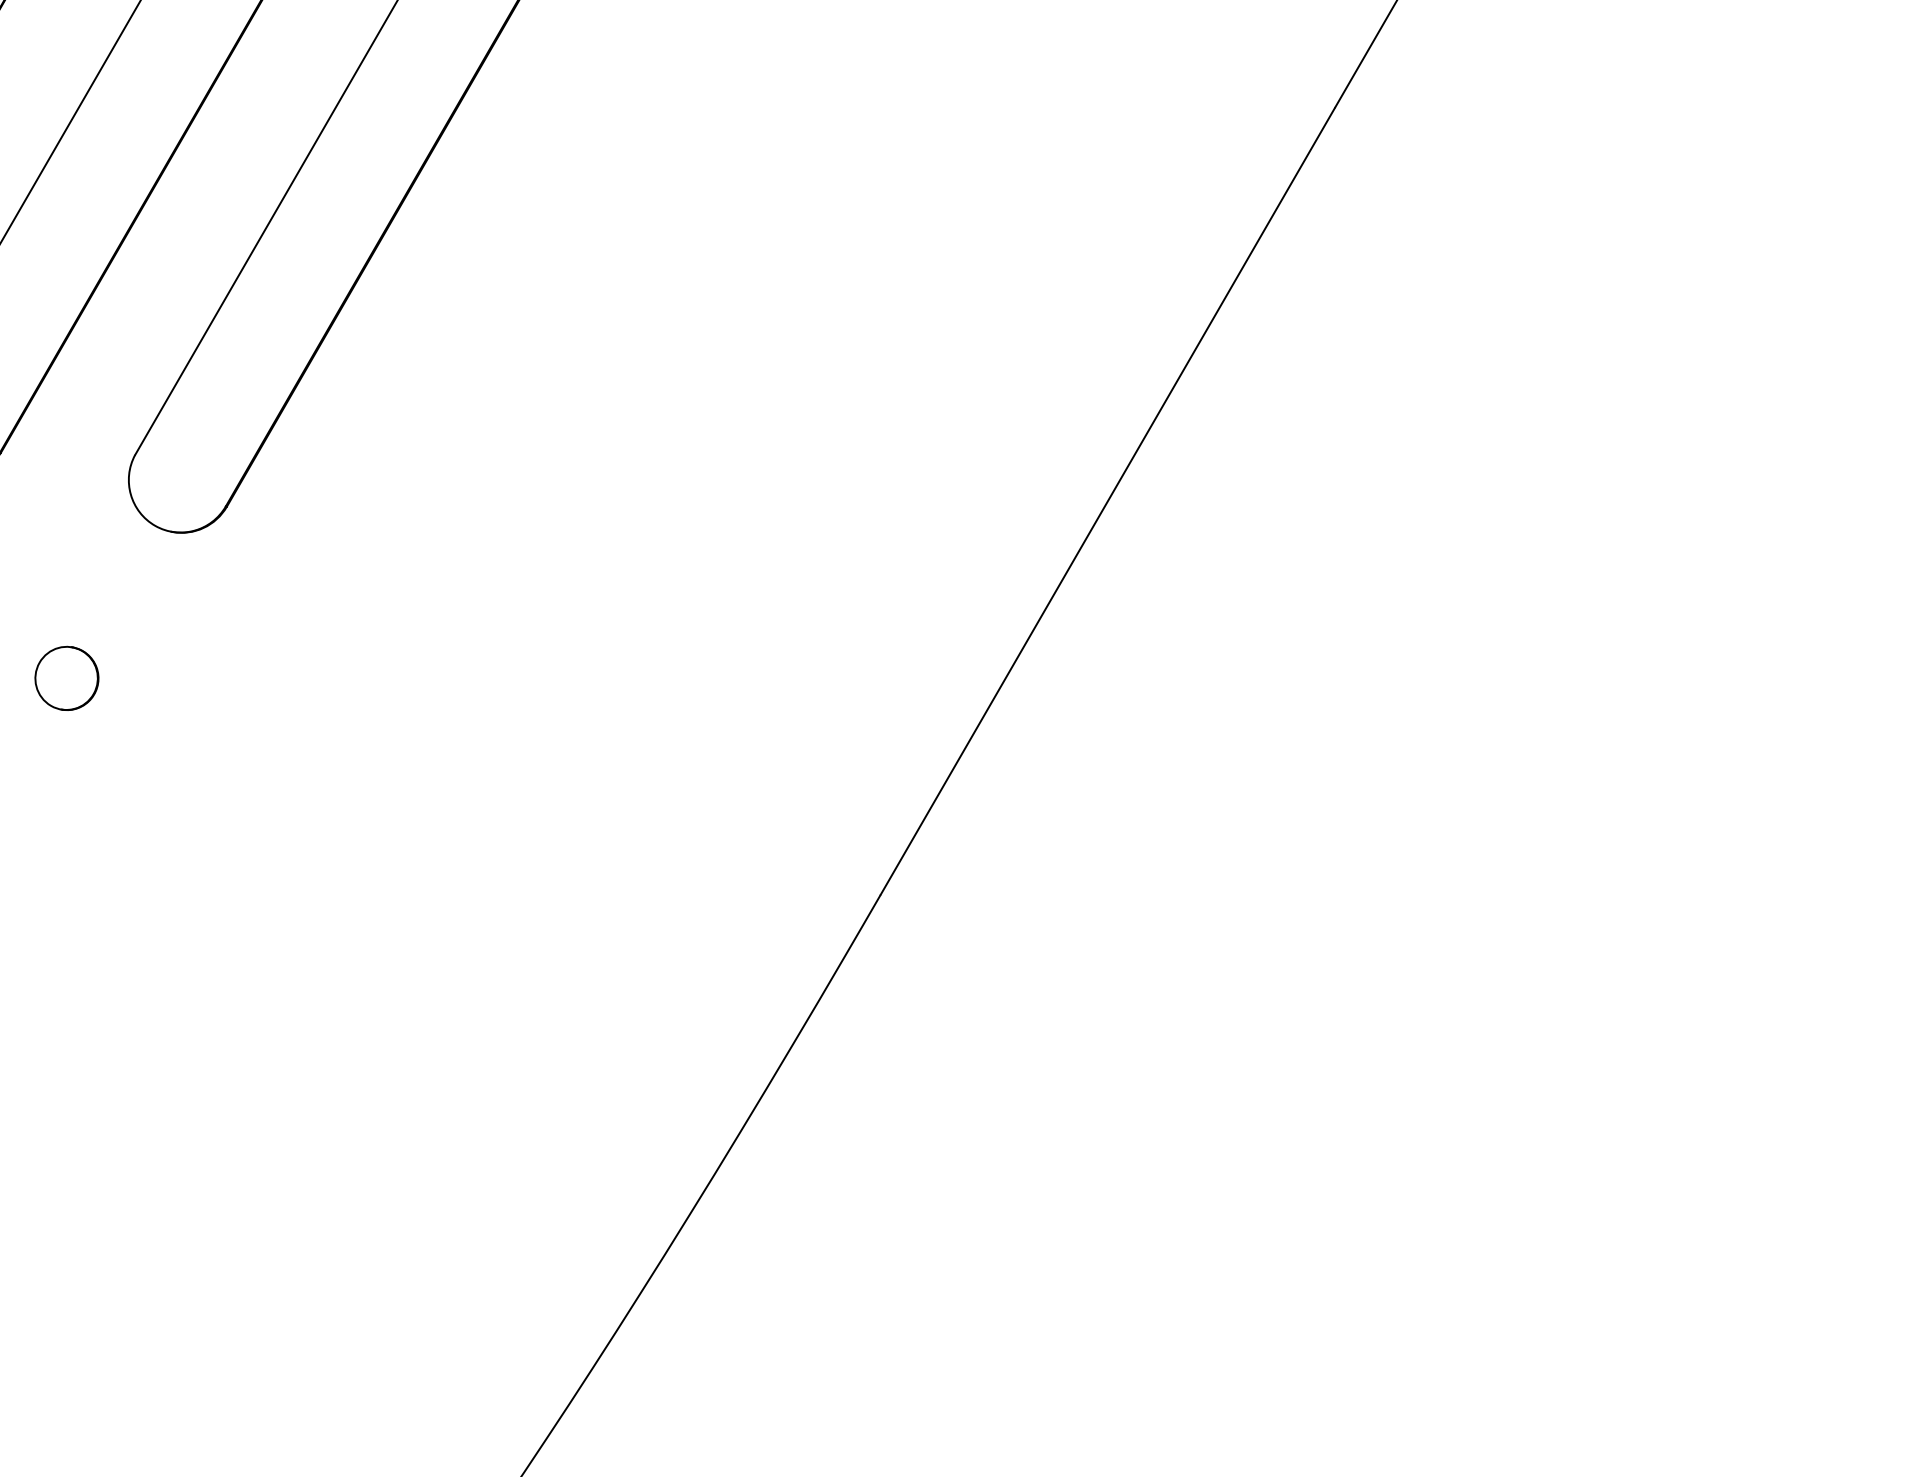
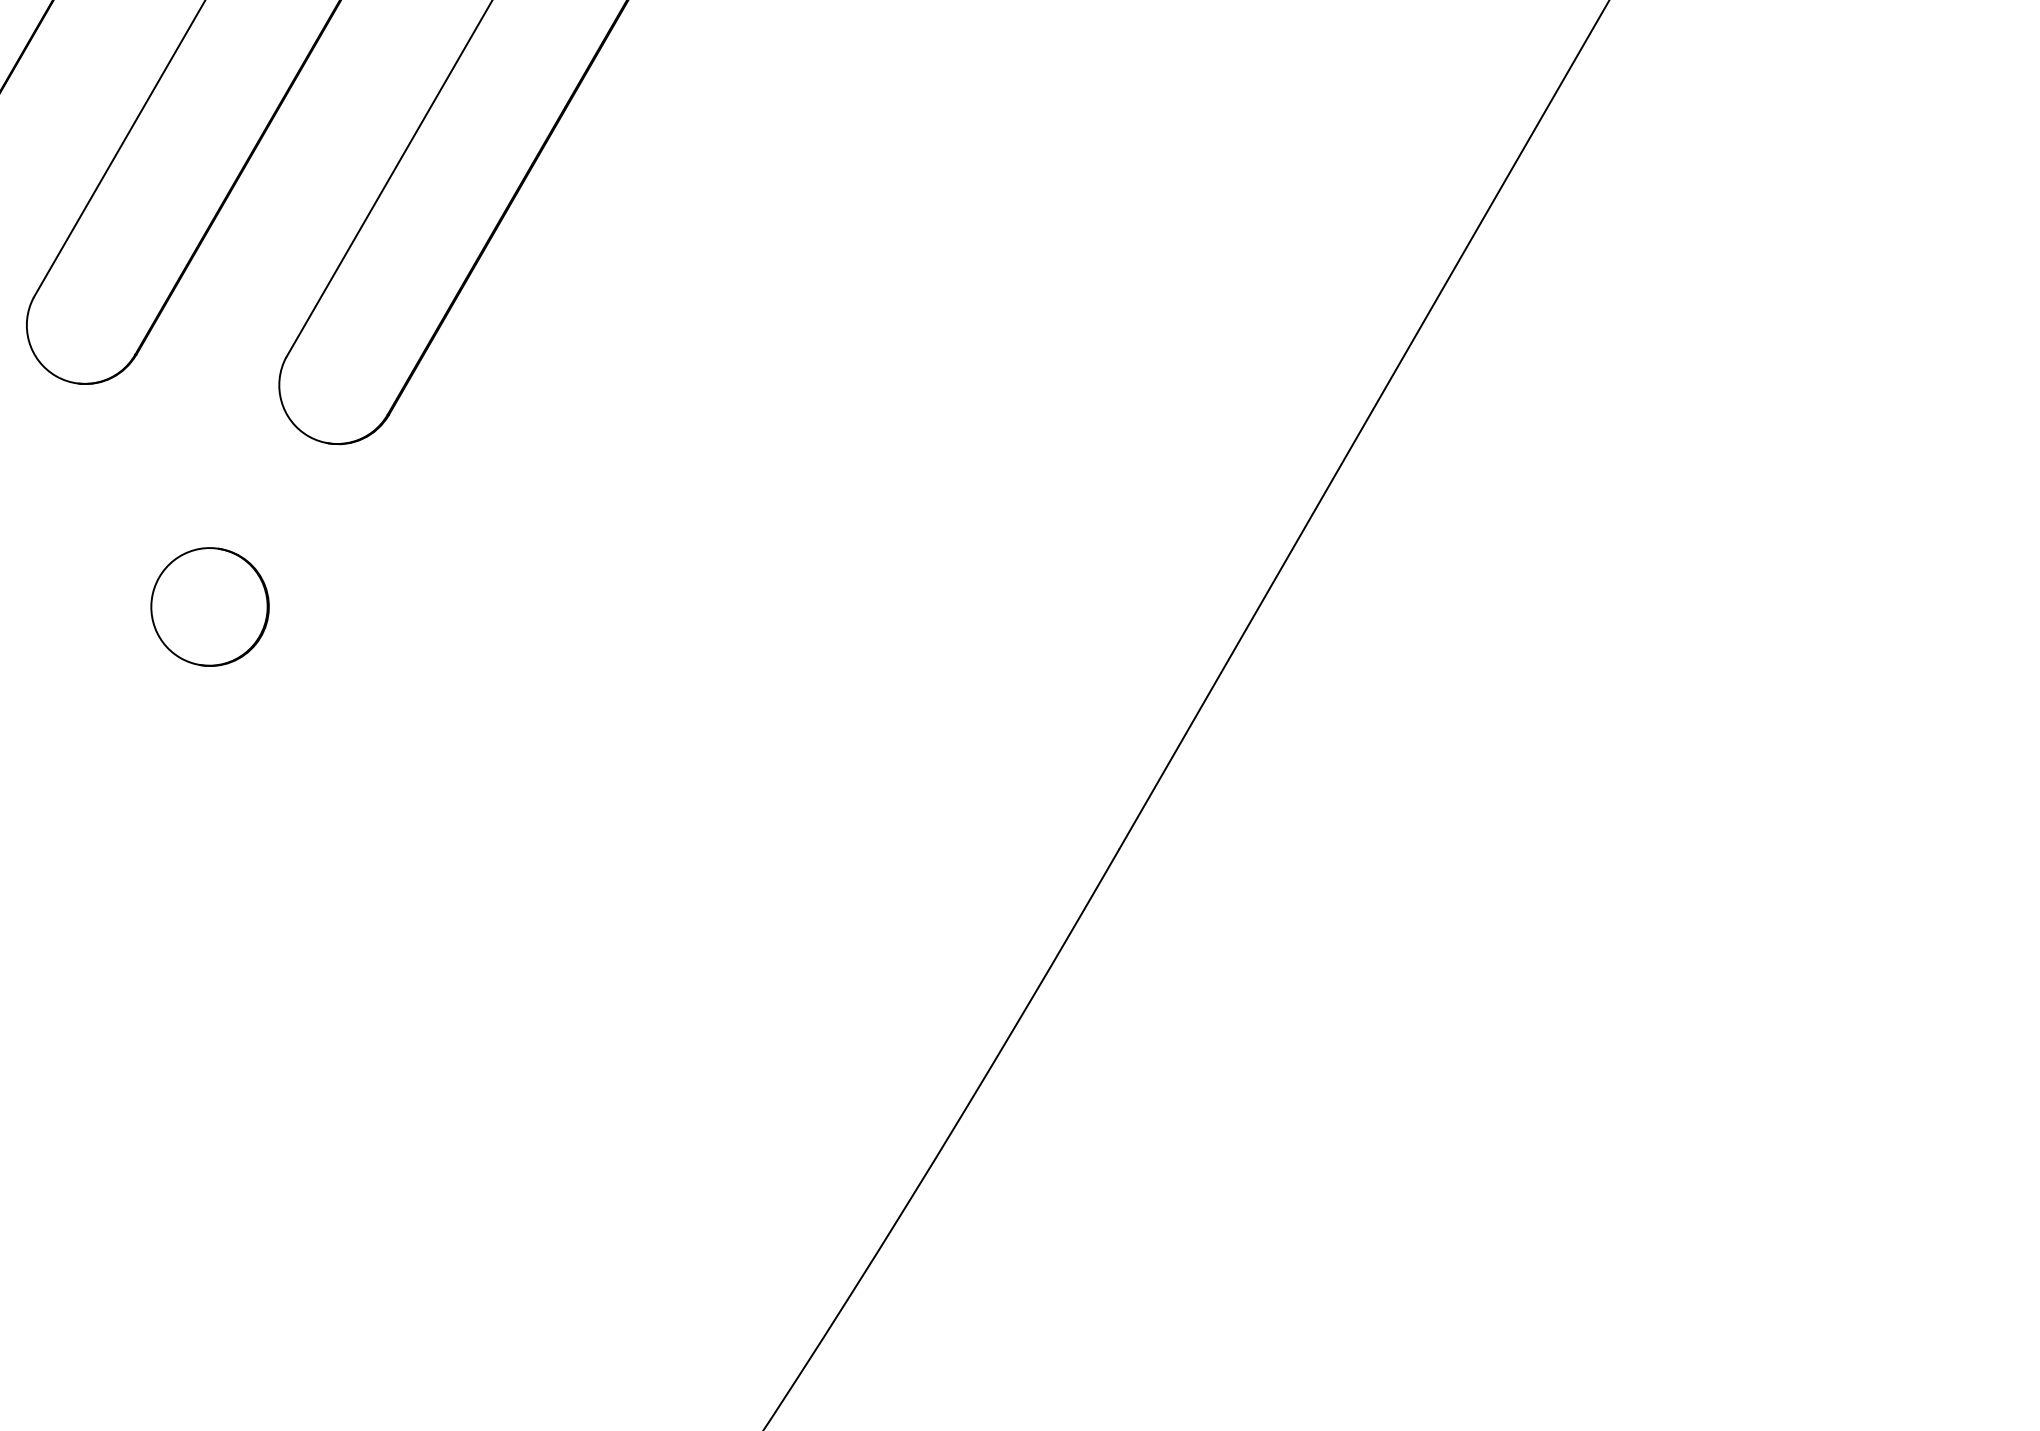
part: (66, 678) -> (209, 607), size x1.67

